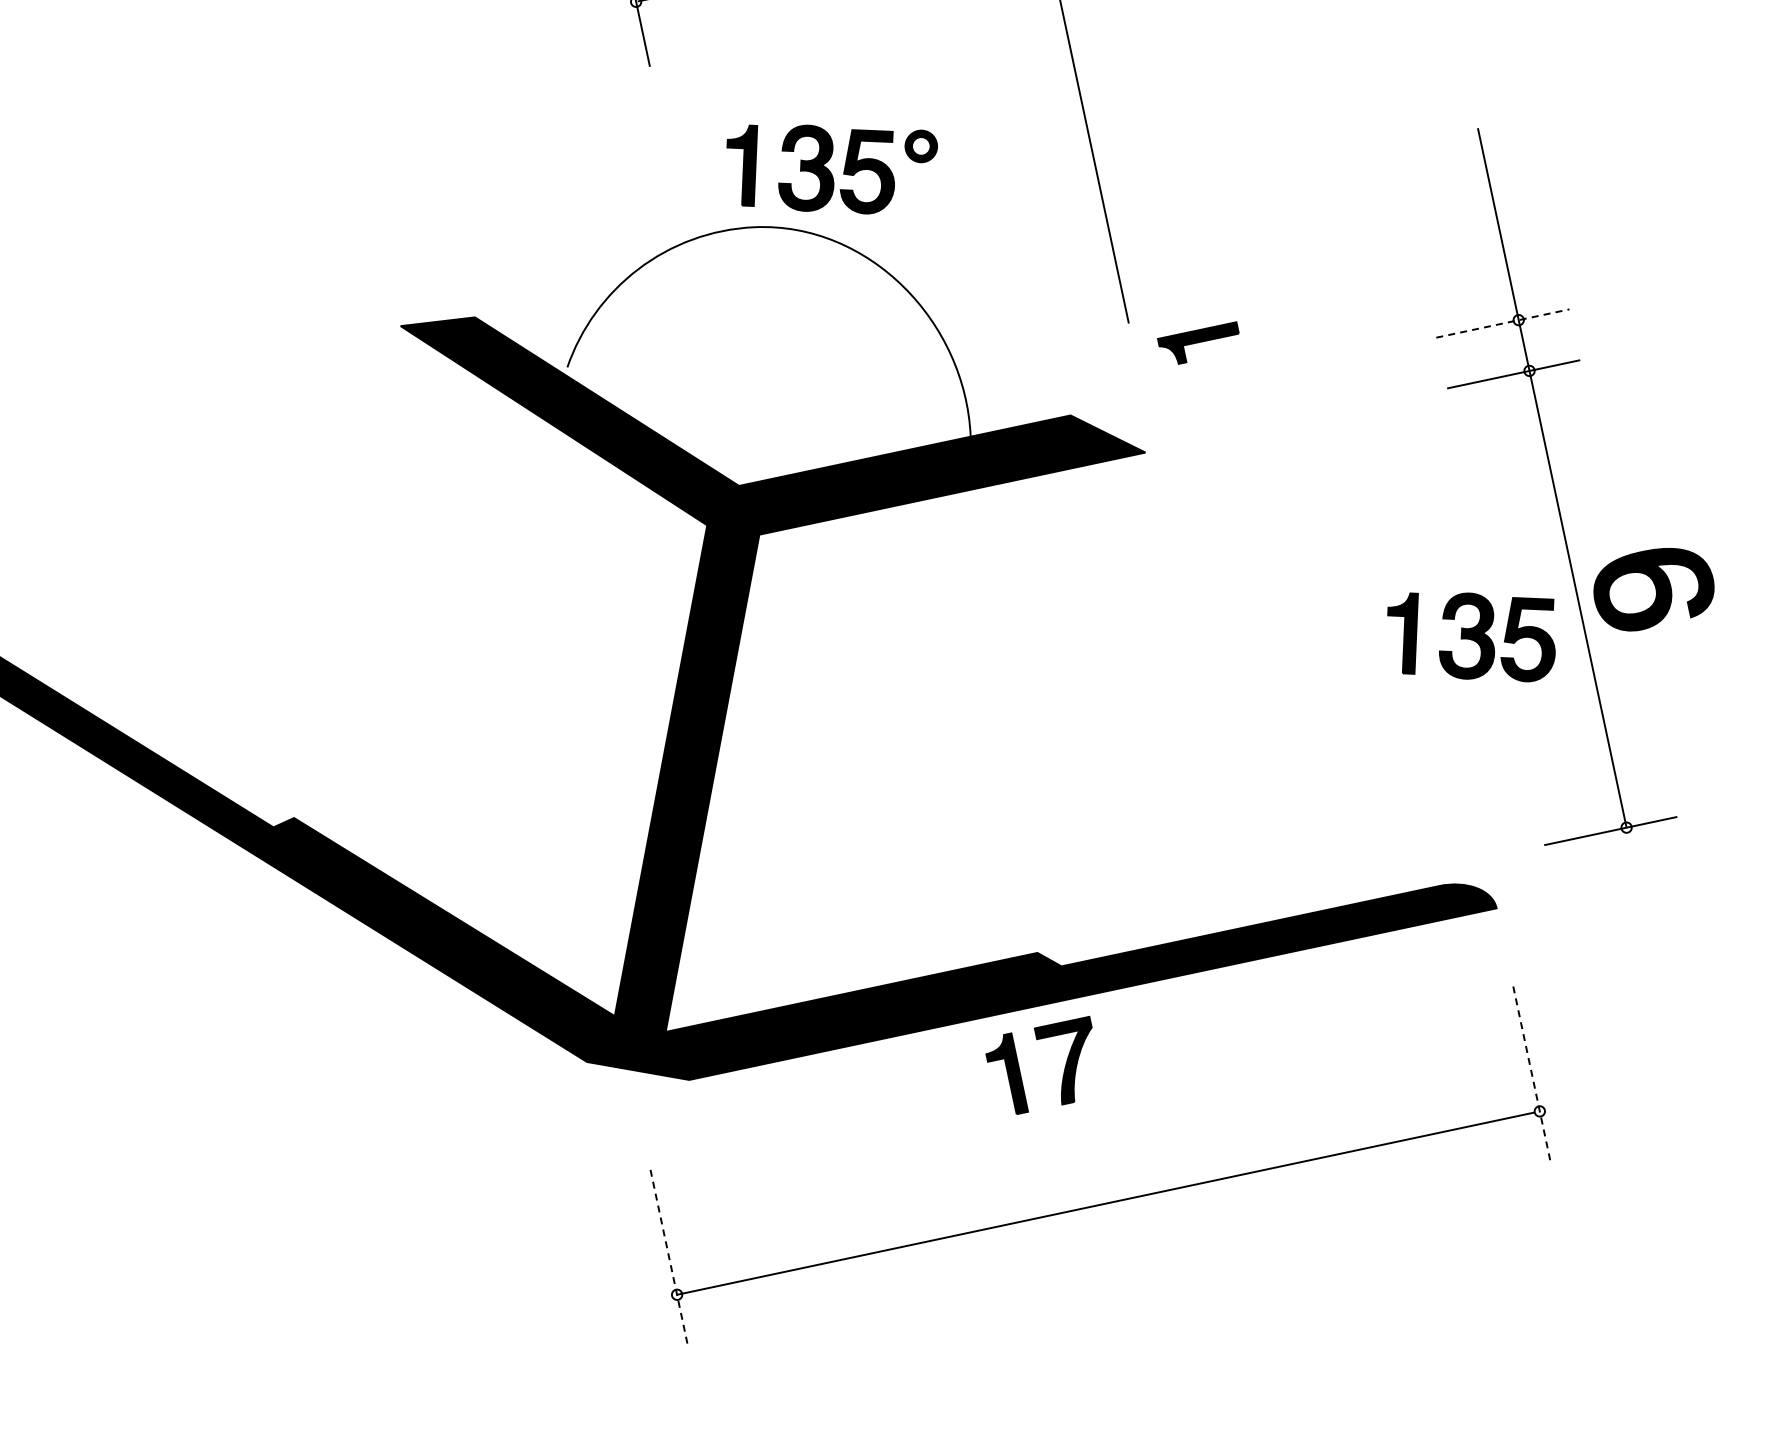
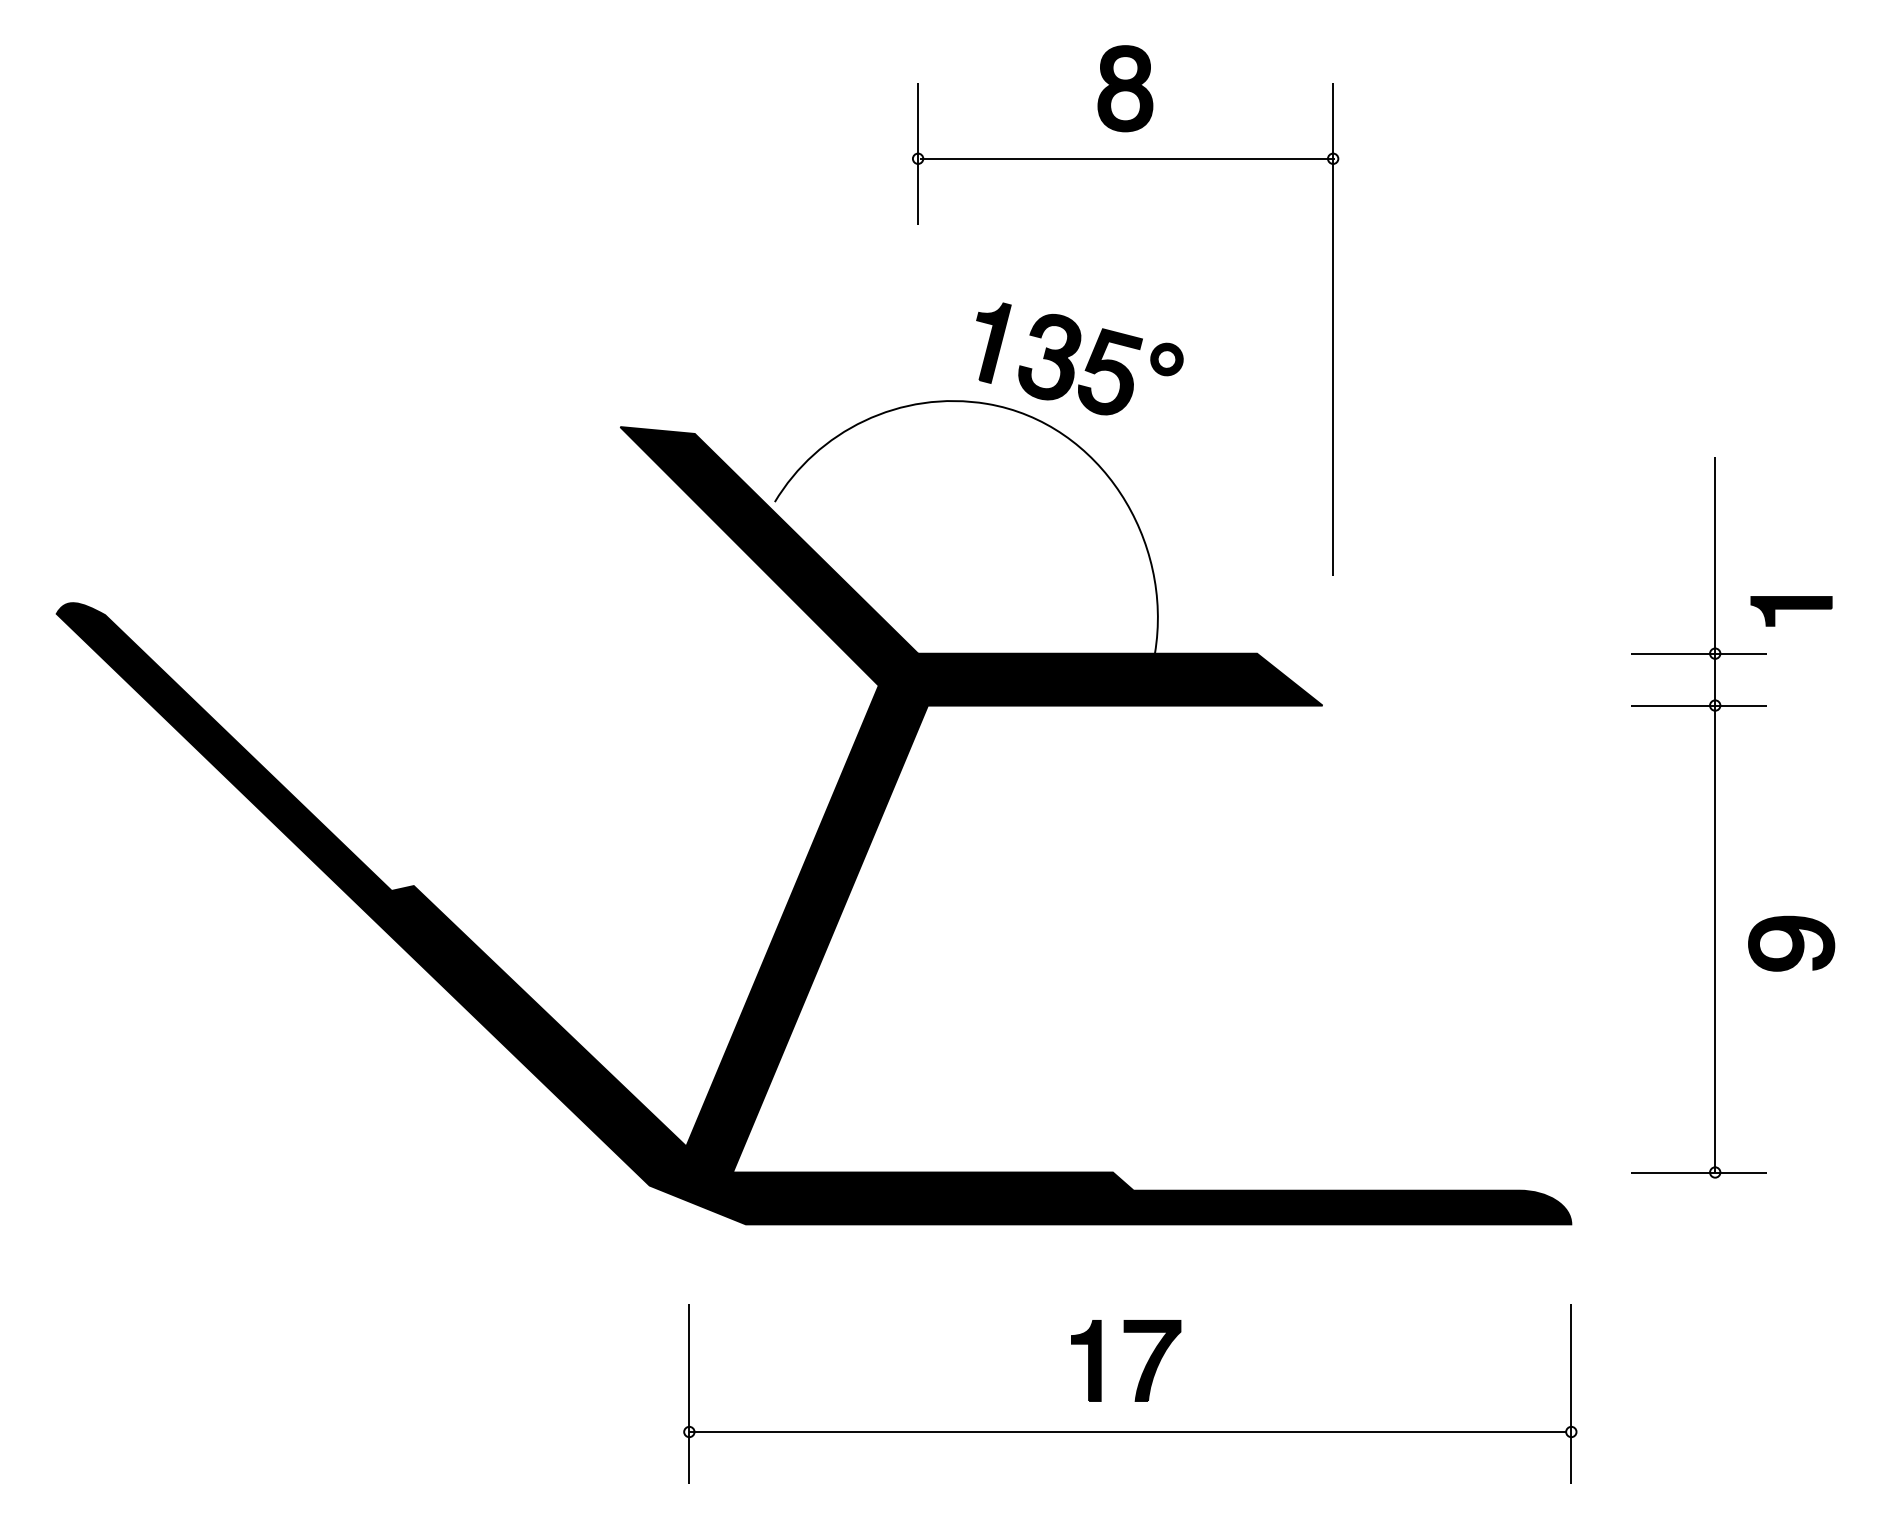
line: (1503, 323) -> (1699, 653), dashed -> solid
part: (1200, 344) -> (1791, 611), moved
part: (1653, 587) -> (1791, 943), size x0.71
part: (1476, 635) -> (1608, 953), removed
part: (1063, 1072) -> (1143, 1369), moved
line: (1532, 1074) -> (1571, 1394), dashed -> solid
line: (669, 1258) -> (689, 1394), dashed -> solid

